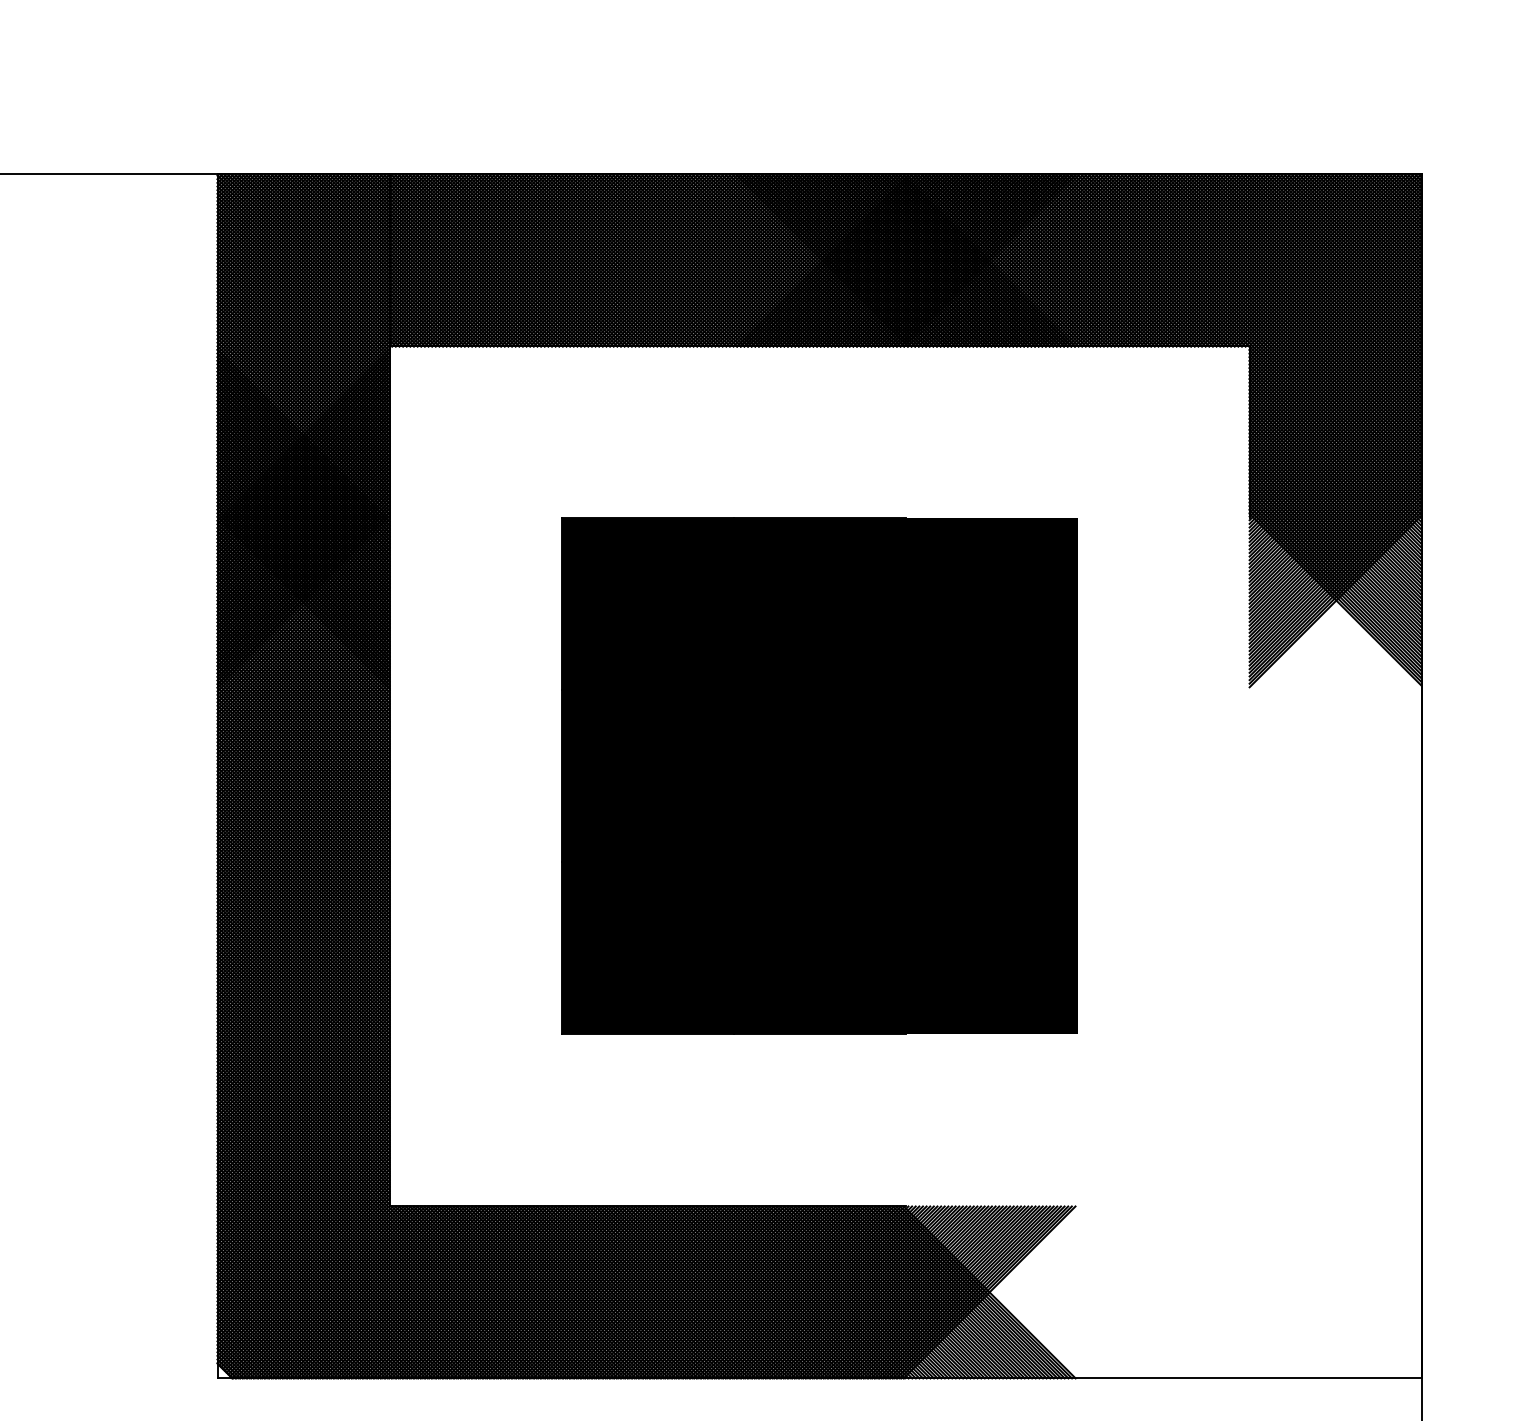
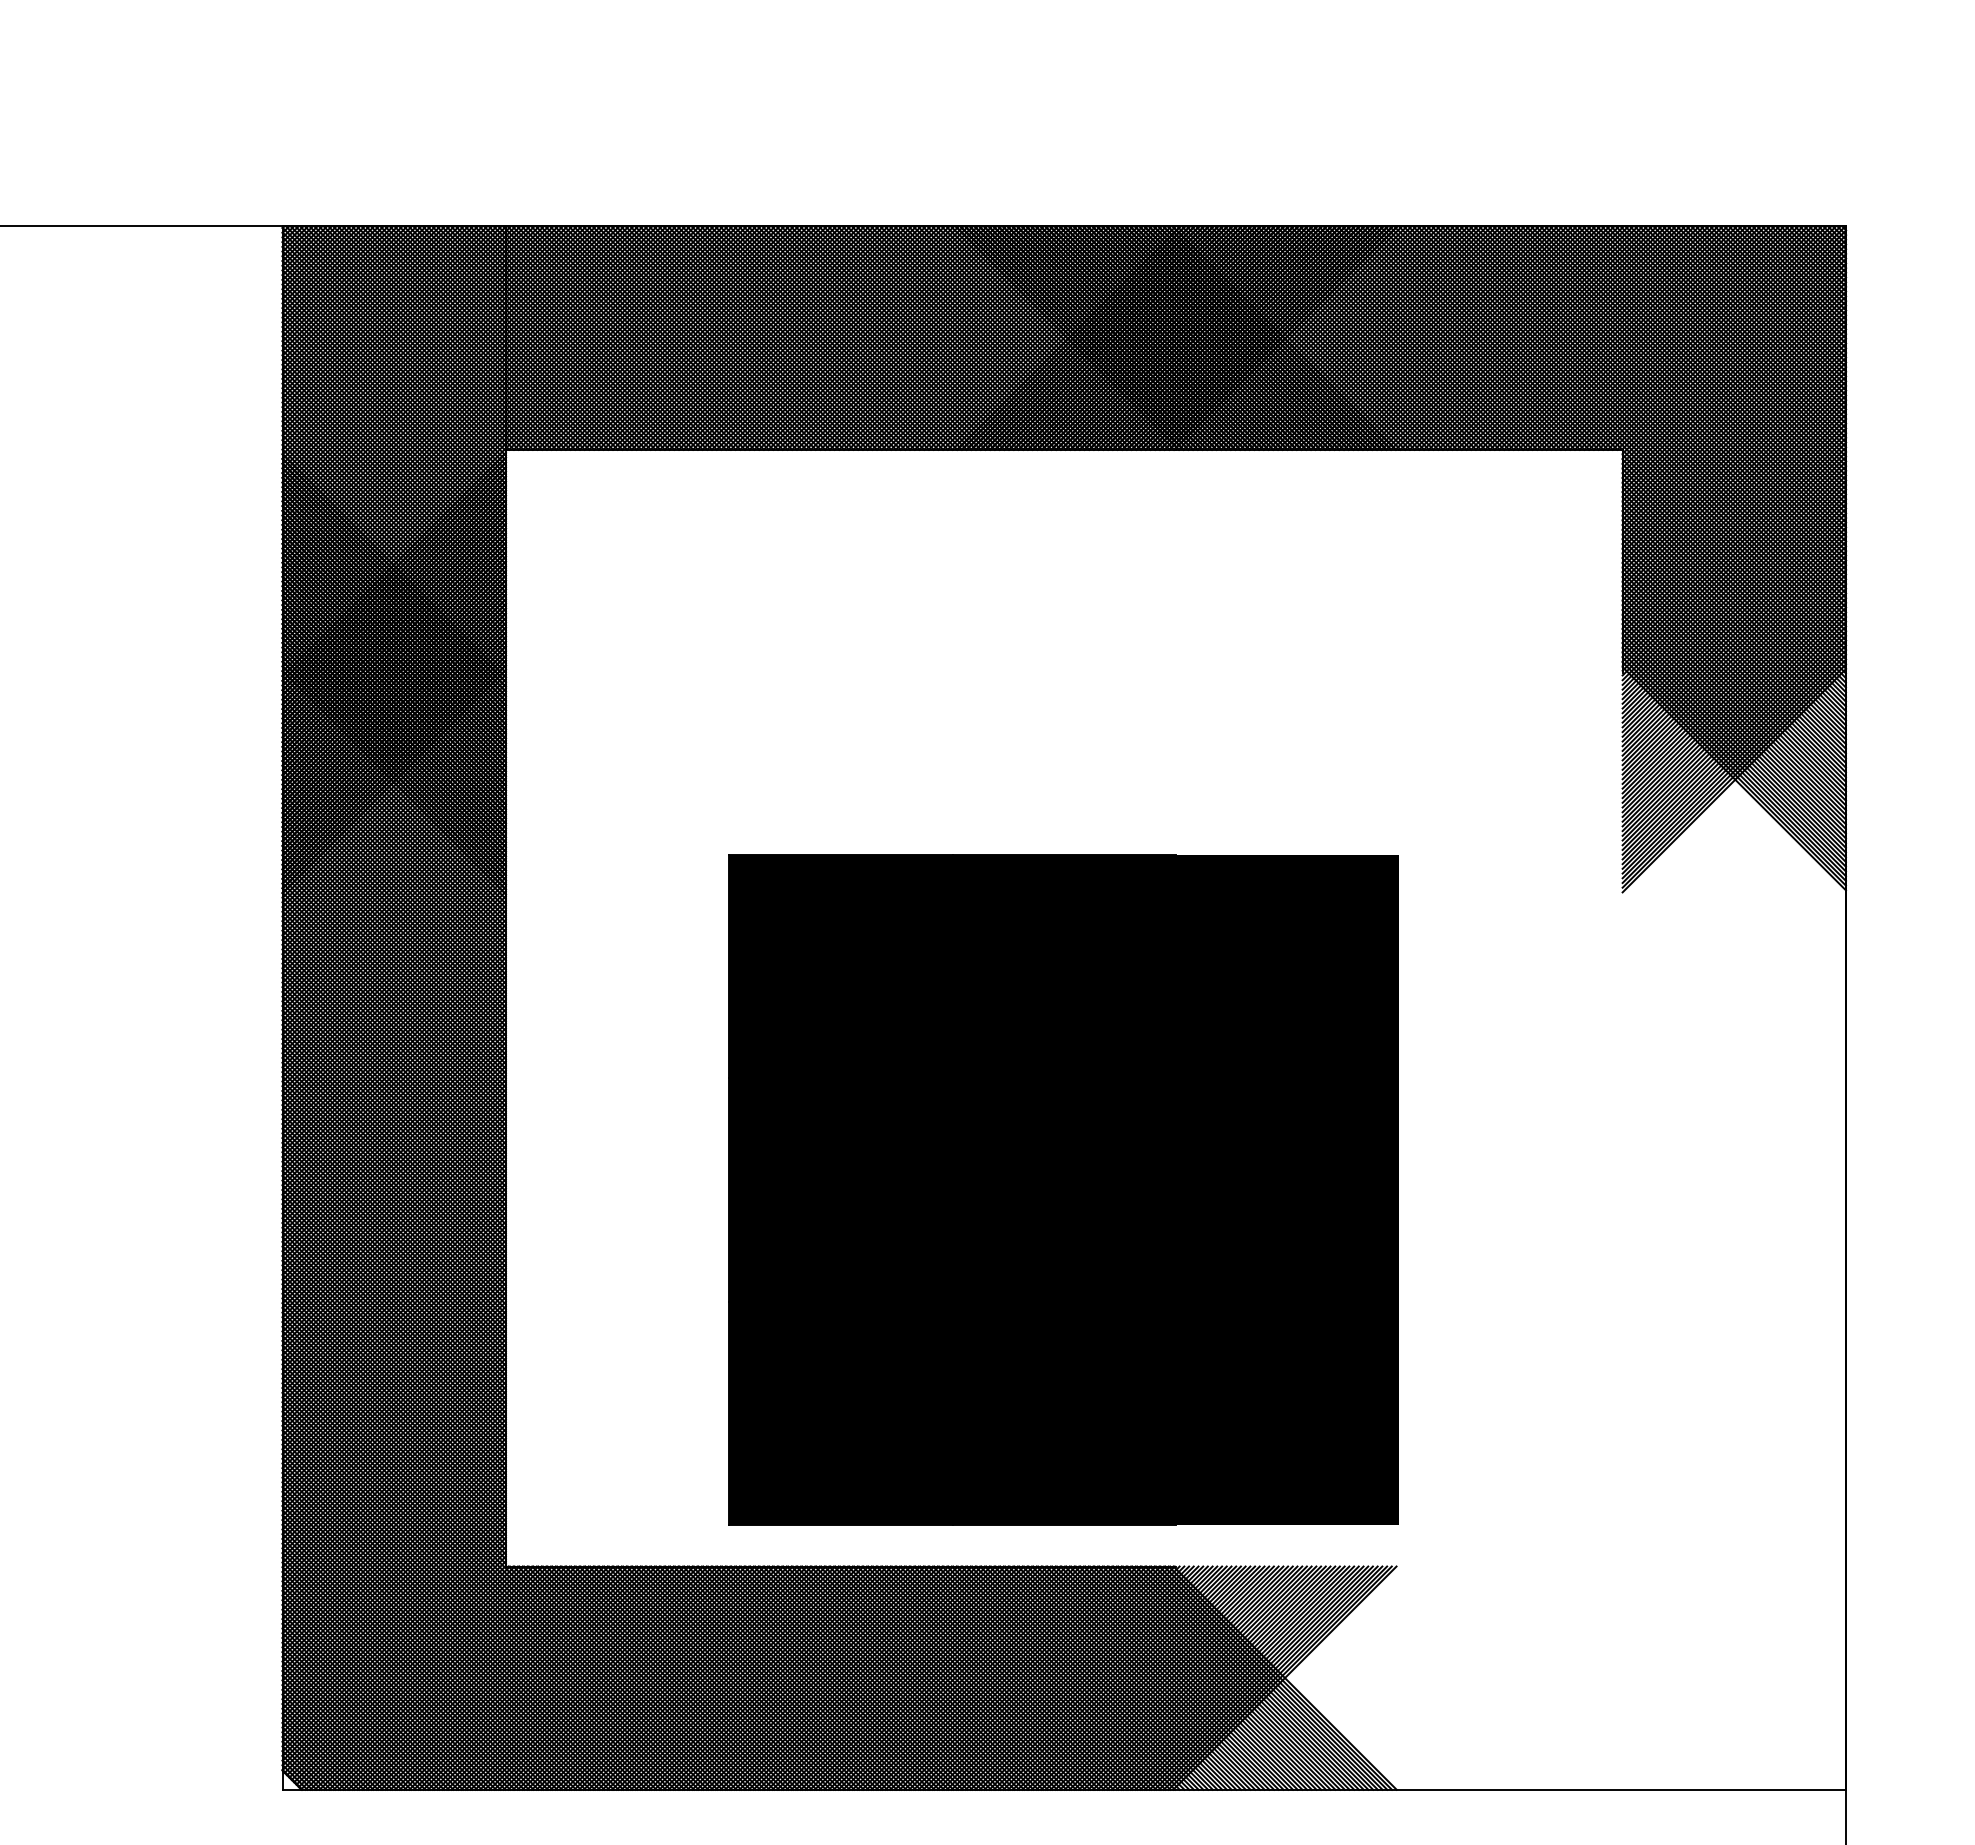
part: (819, 775) -> (1063, 1189), moved

